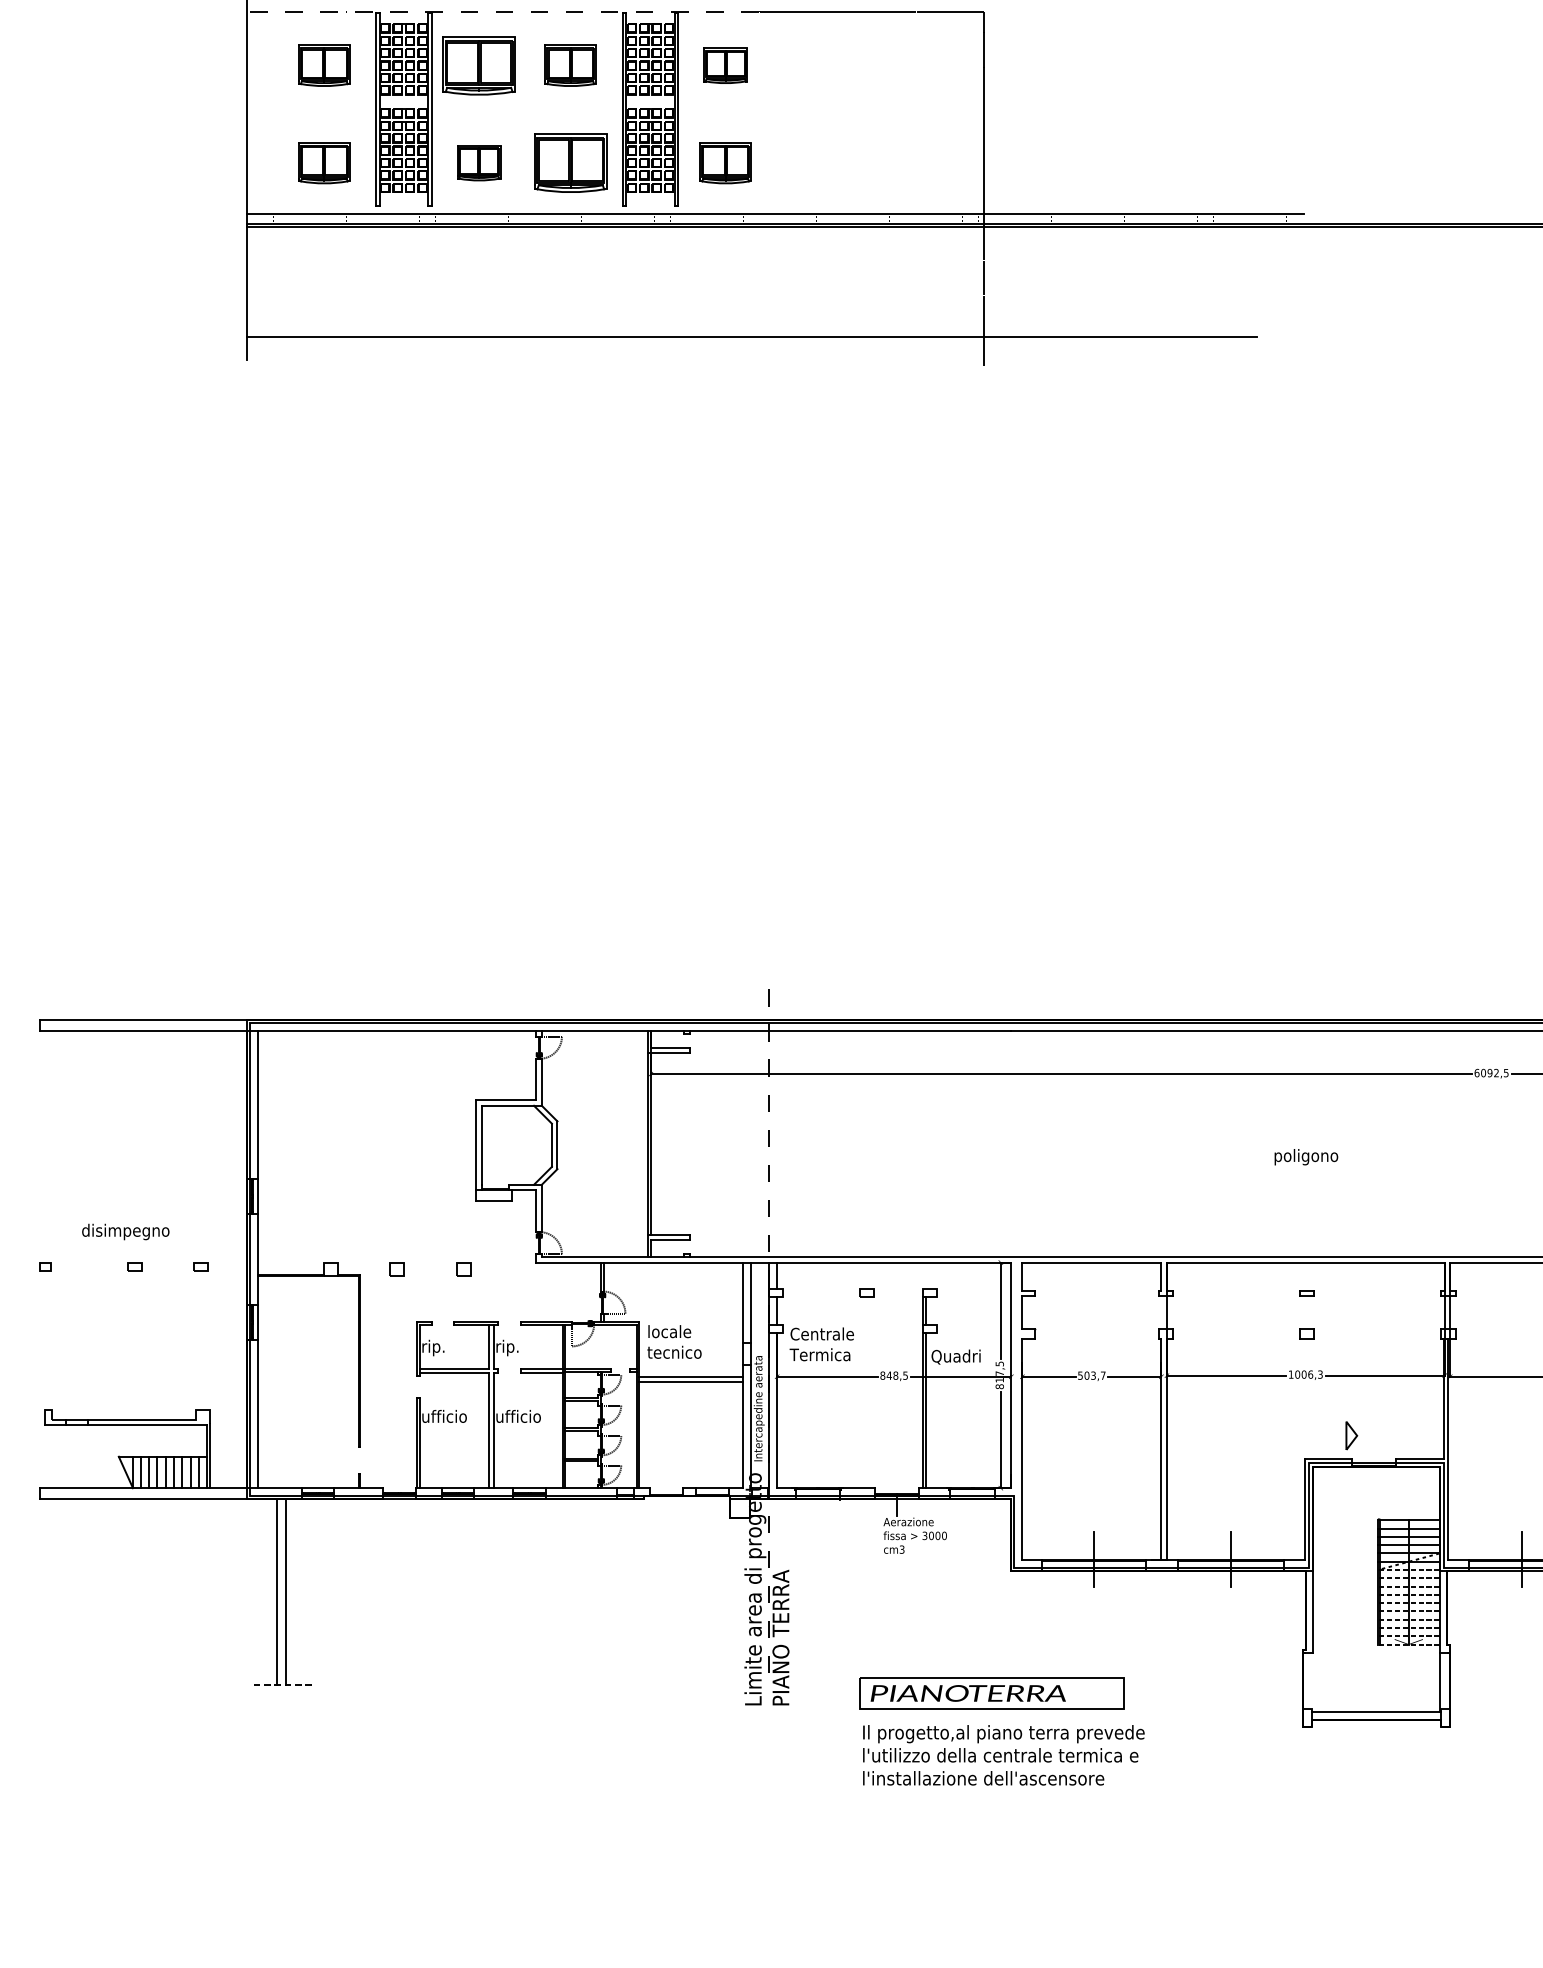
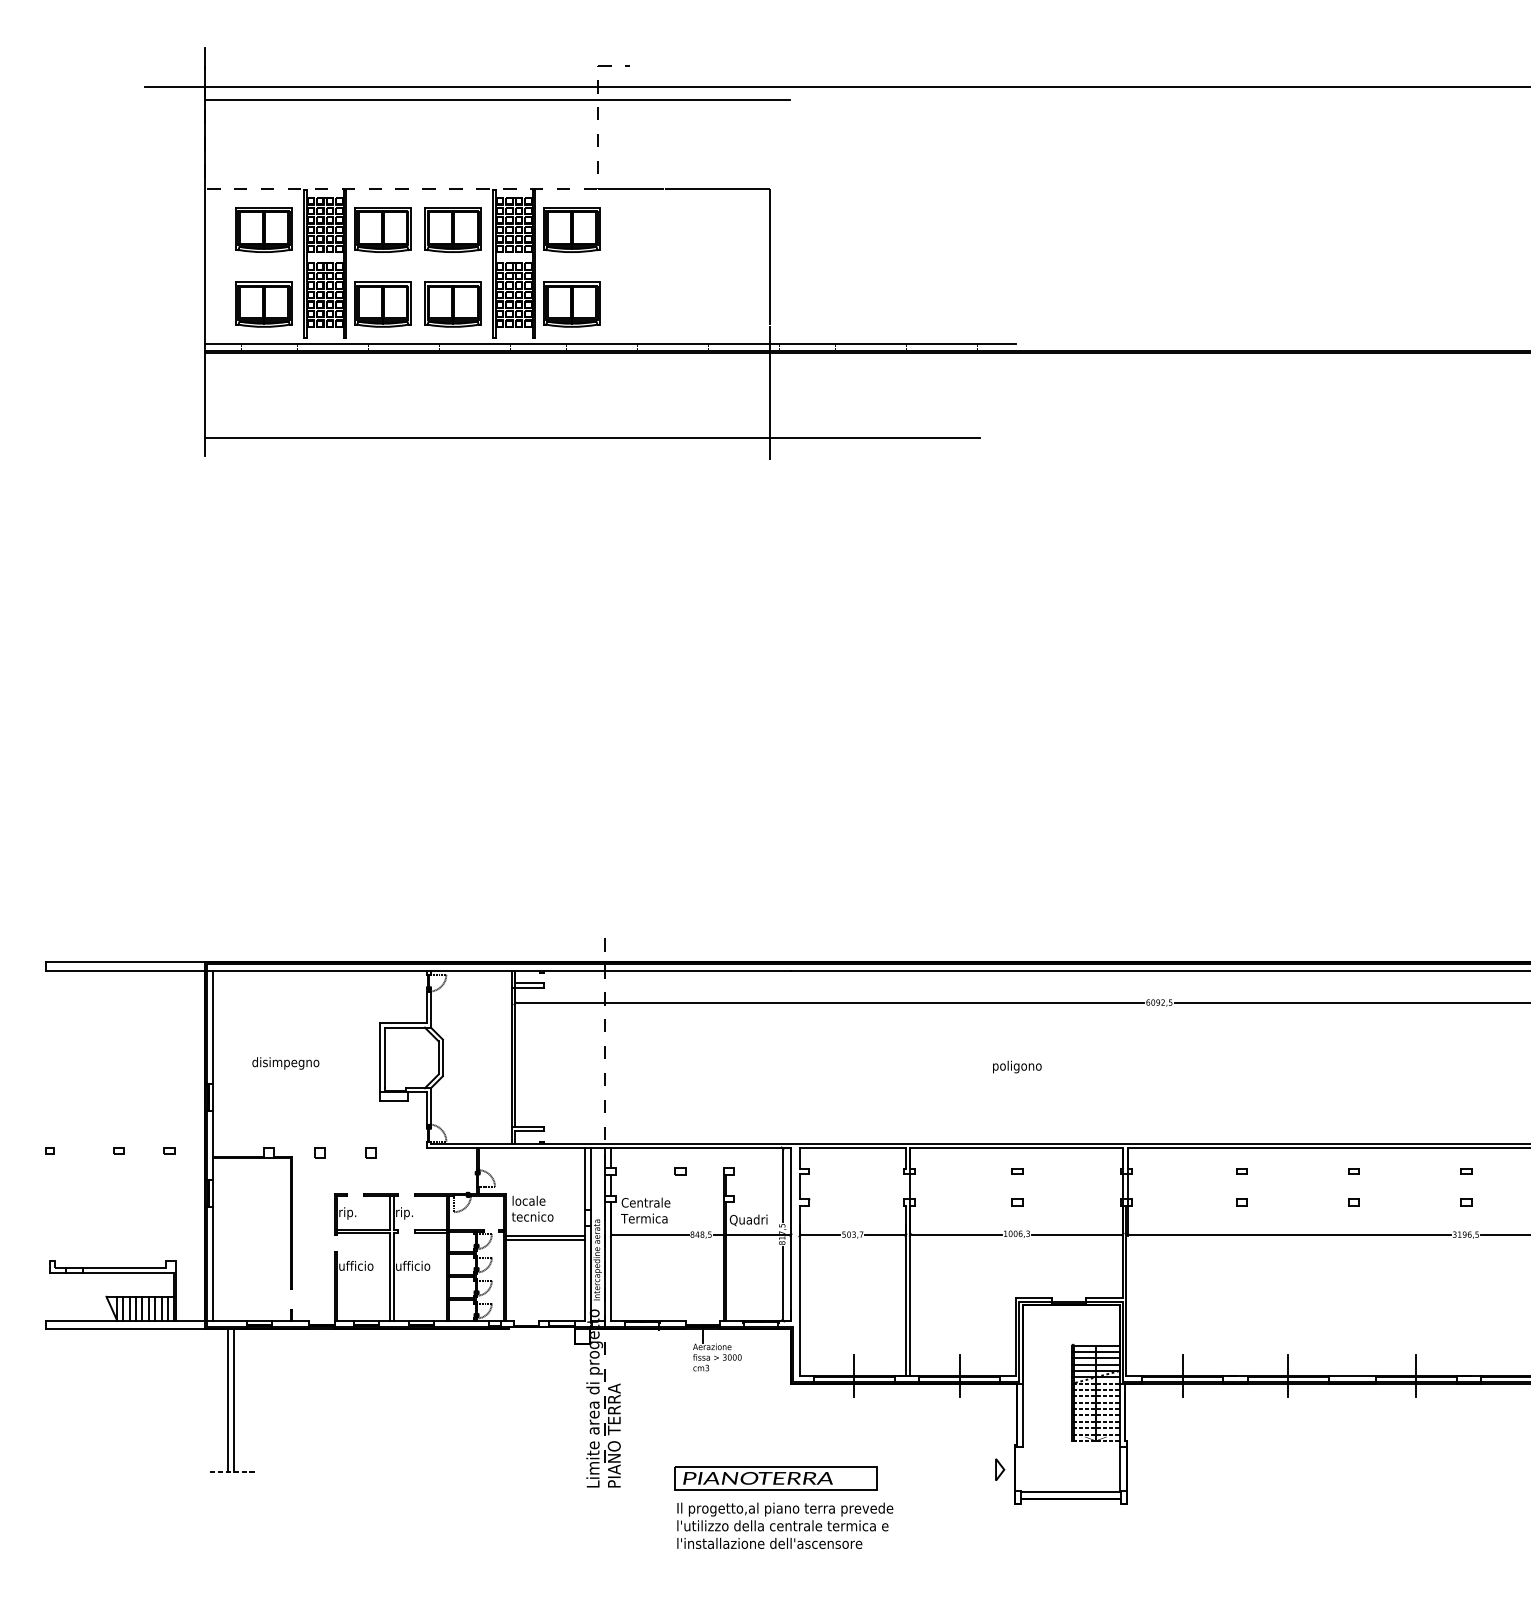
part: (323, 65) -> (263, 229), size x1.43
part: (569, 65) -> (452, 229), size x1.43
part: (725, 65) -> (571, 229), size x1.67
part: (323, 162) -> (263, 304), size x1.43
part: (478, 162) -> (382, 304), size x1.67
part: (725, 162) -> (571, 304), size x1.43
text: (125, 1232) -> (285, 1063), moved
part: (1352, 1435) -> (1000, 1469), moved

